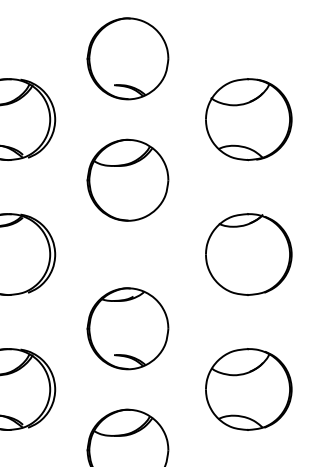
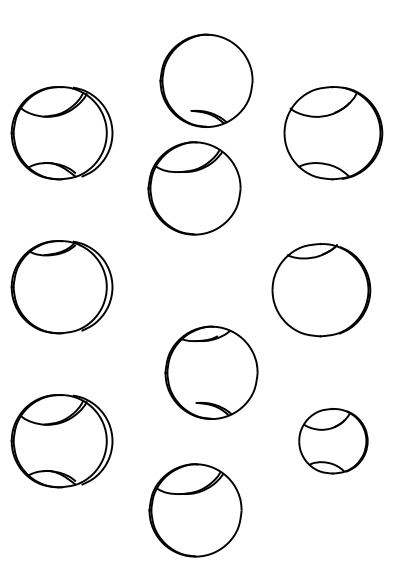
part: (127, 58) -> (206, 80), moved
part: (127, 180) -> (194, 188), moved
part: (248, 254) -> (321, 290), moved
part: (127, 328) -> (211, 372), moved
part: (248, 389) -> (333, 441), size x0.7

